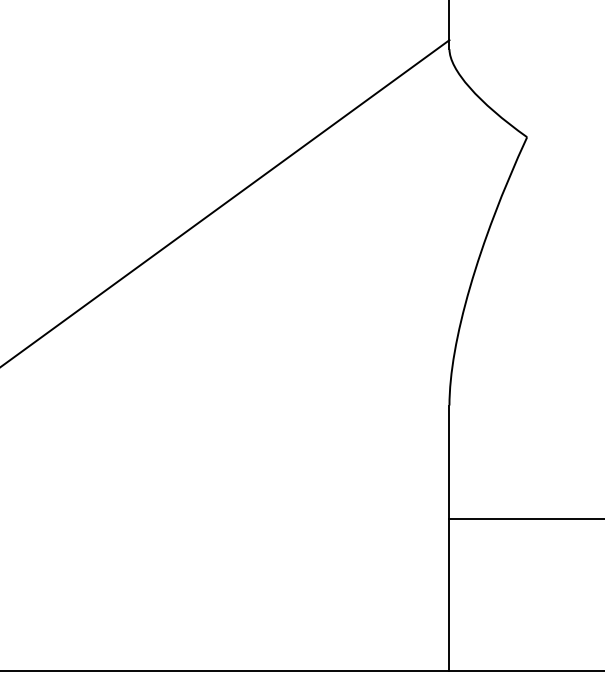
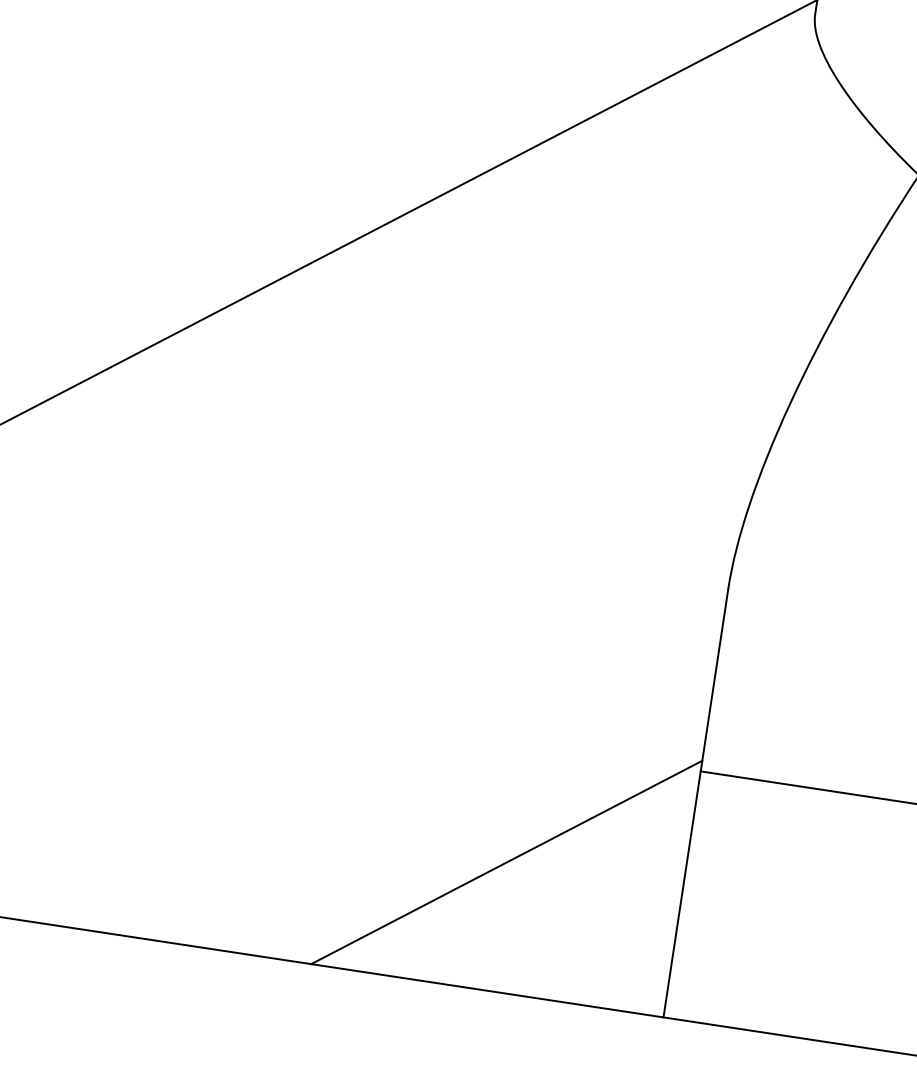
line: (339, 591) -> (505, 861), added

